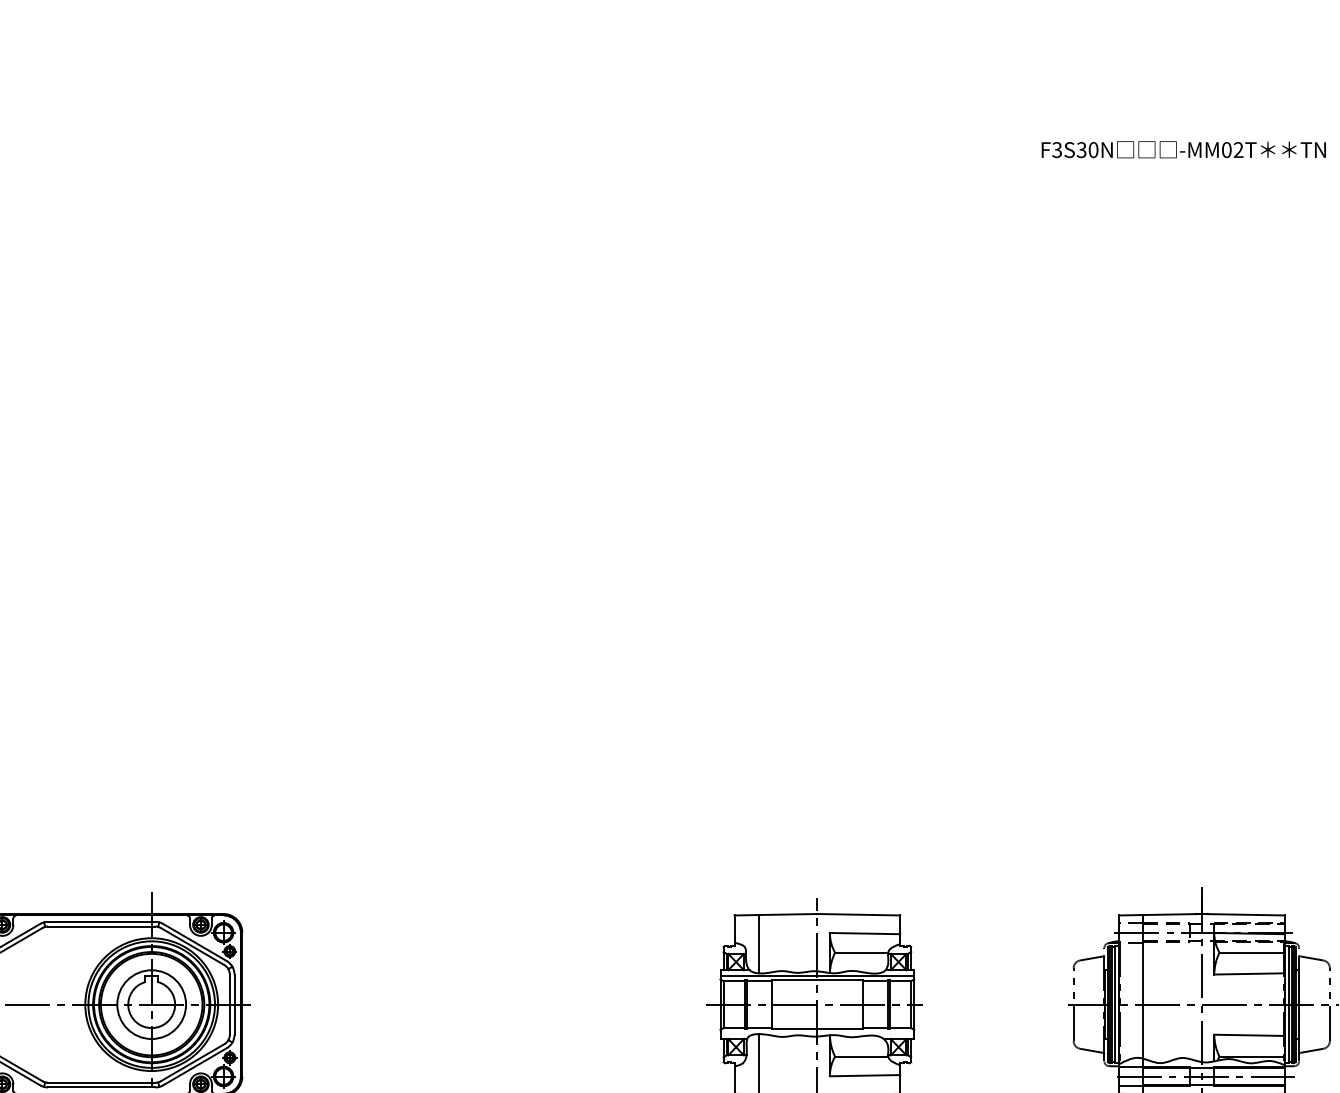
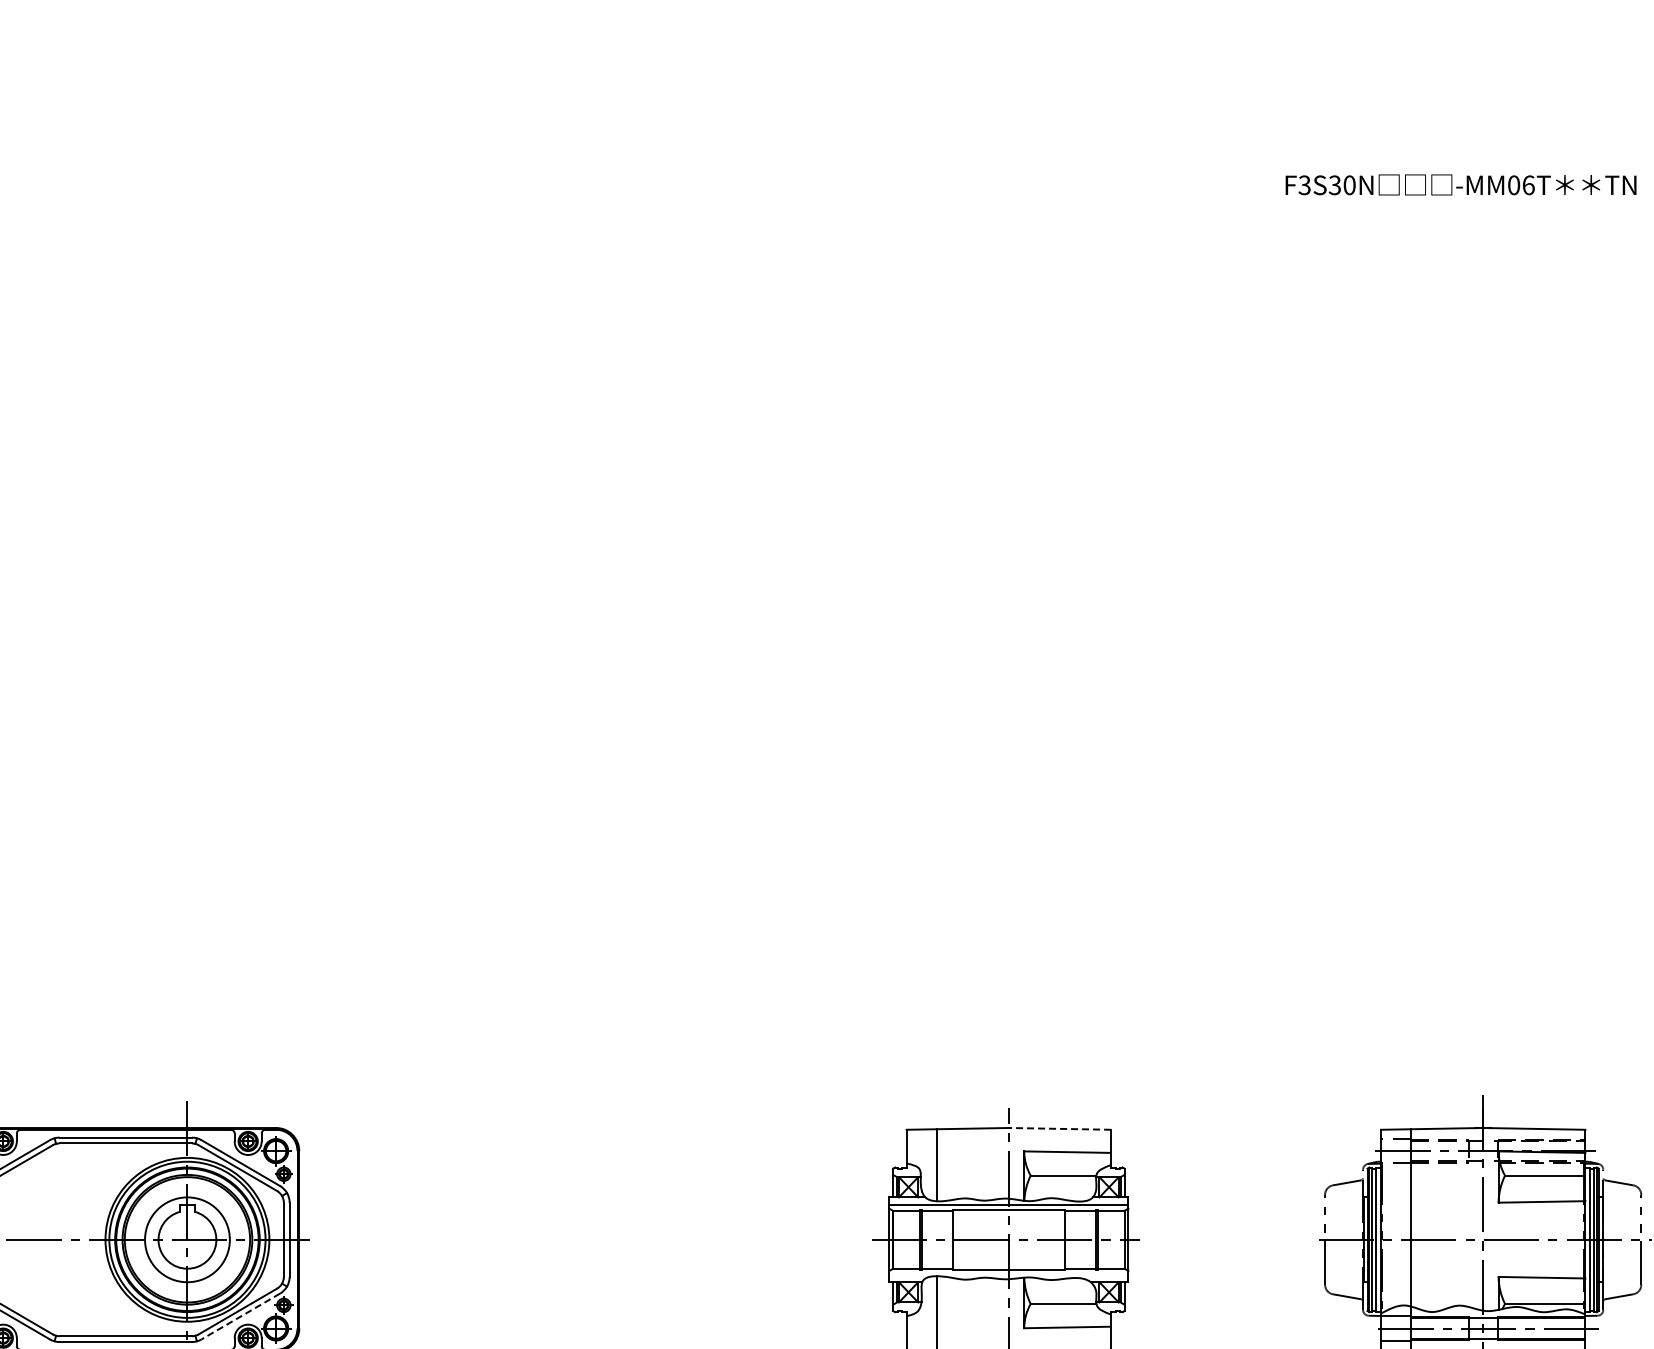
text: (1238, 150) -> (1528, 185), -MM02T -> -MM06T
line: (858, 914) -> (1059, 1128), solid -> dashed
line: (194, 1066) -> (240, 1316), solid -> dashed

